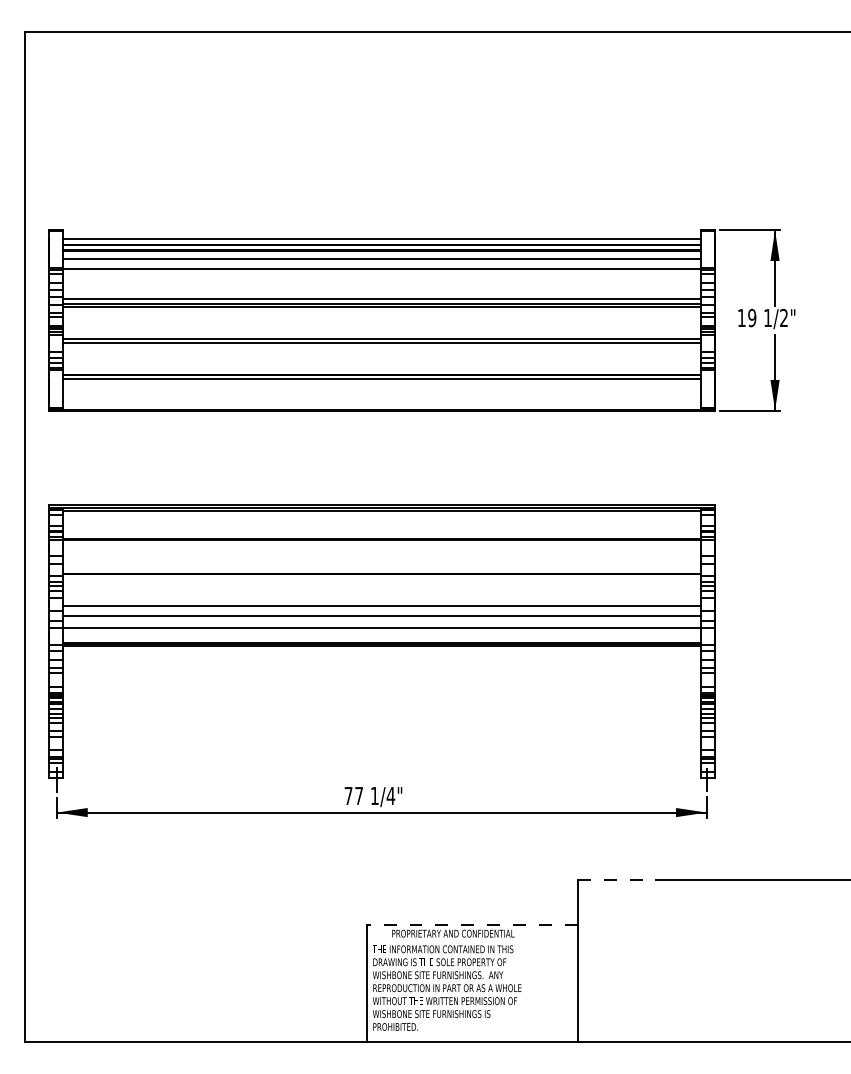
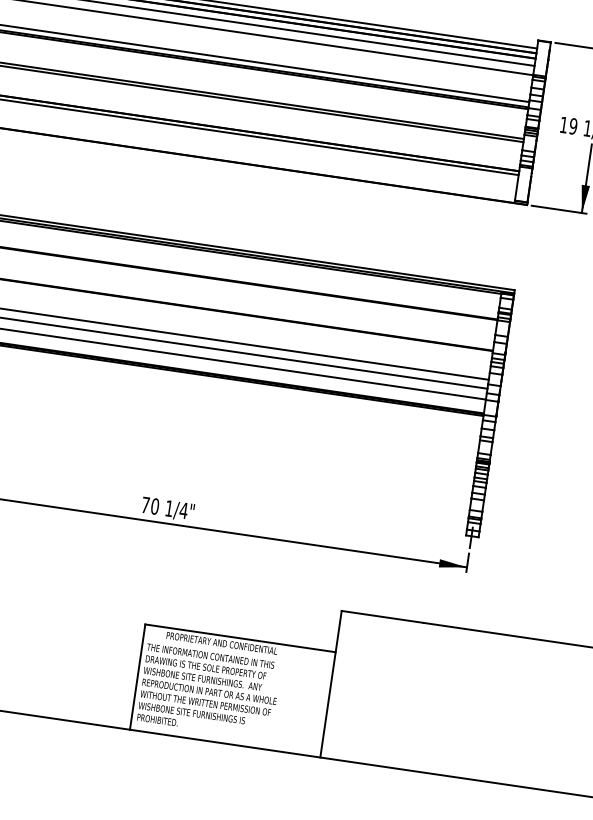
text: (359, 795) -> (155, 506), 77 -> 70
line: (623, 879) -> (383, 616), dashed -> solid
line: (471, 925) -> (239, 638), dashed -> solid

